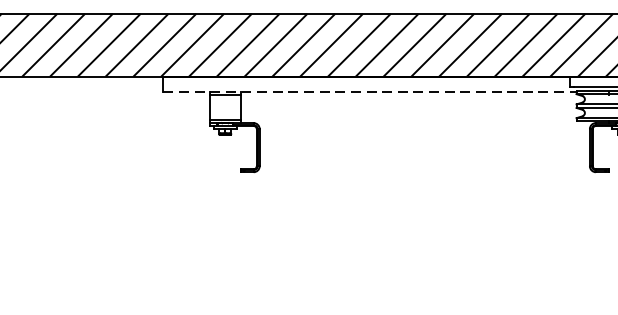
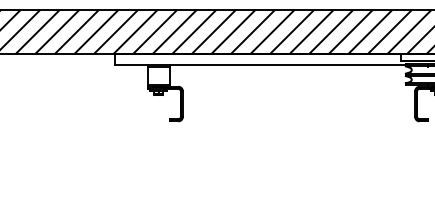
line: (370, 92) -> (260, 65), dashed -> solid

